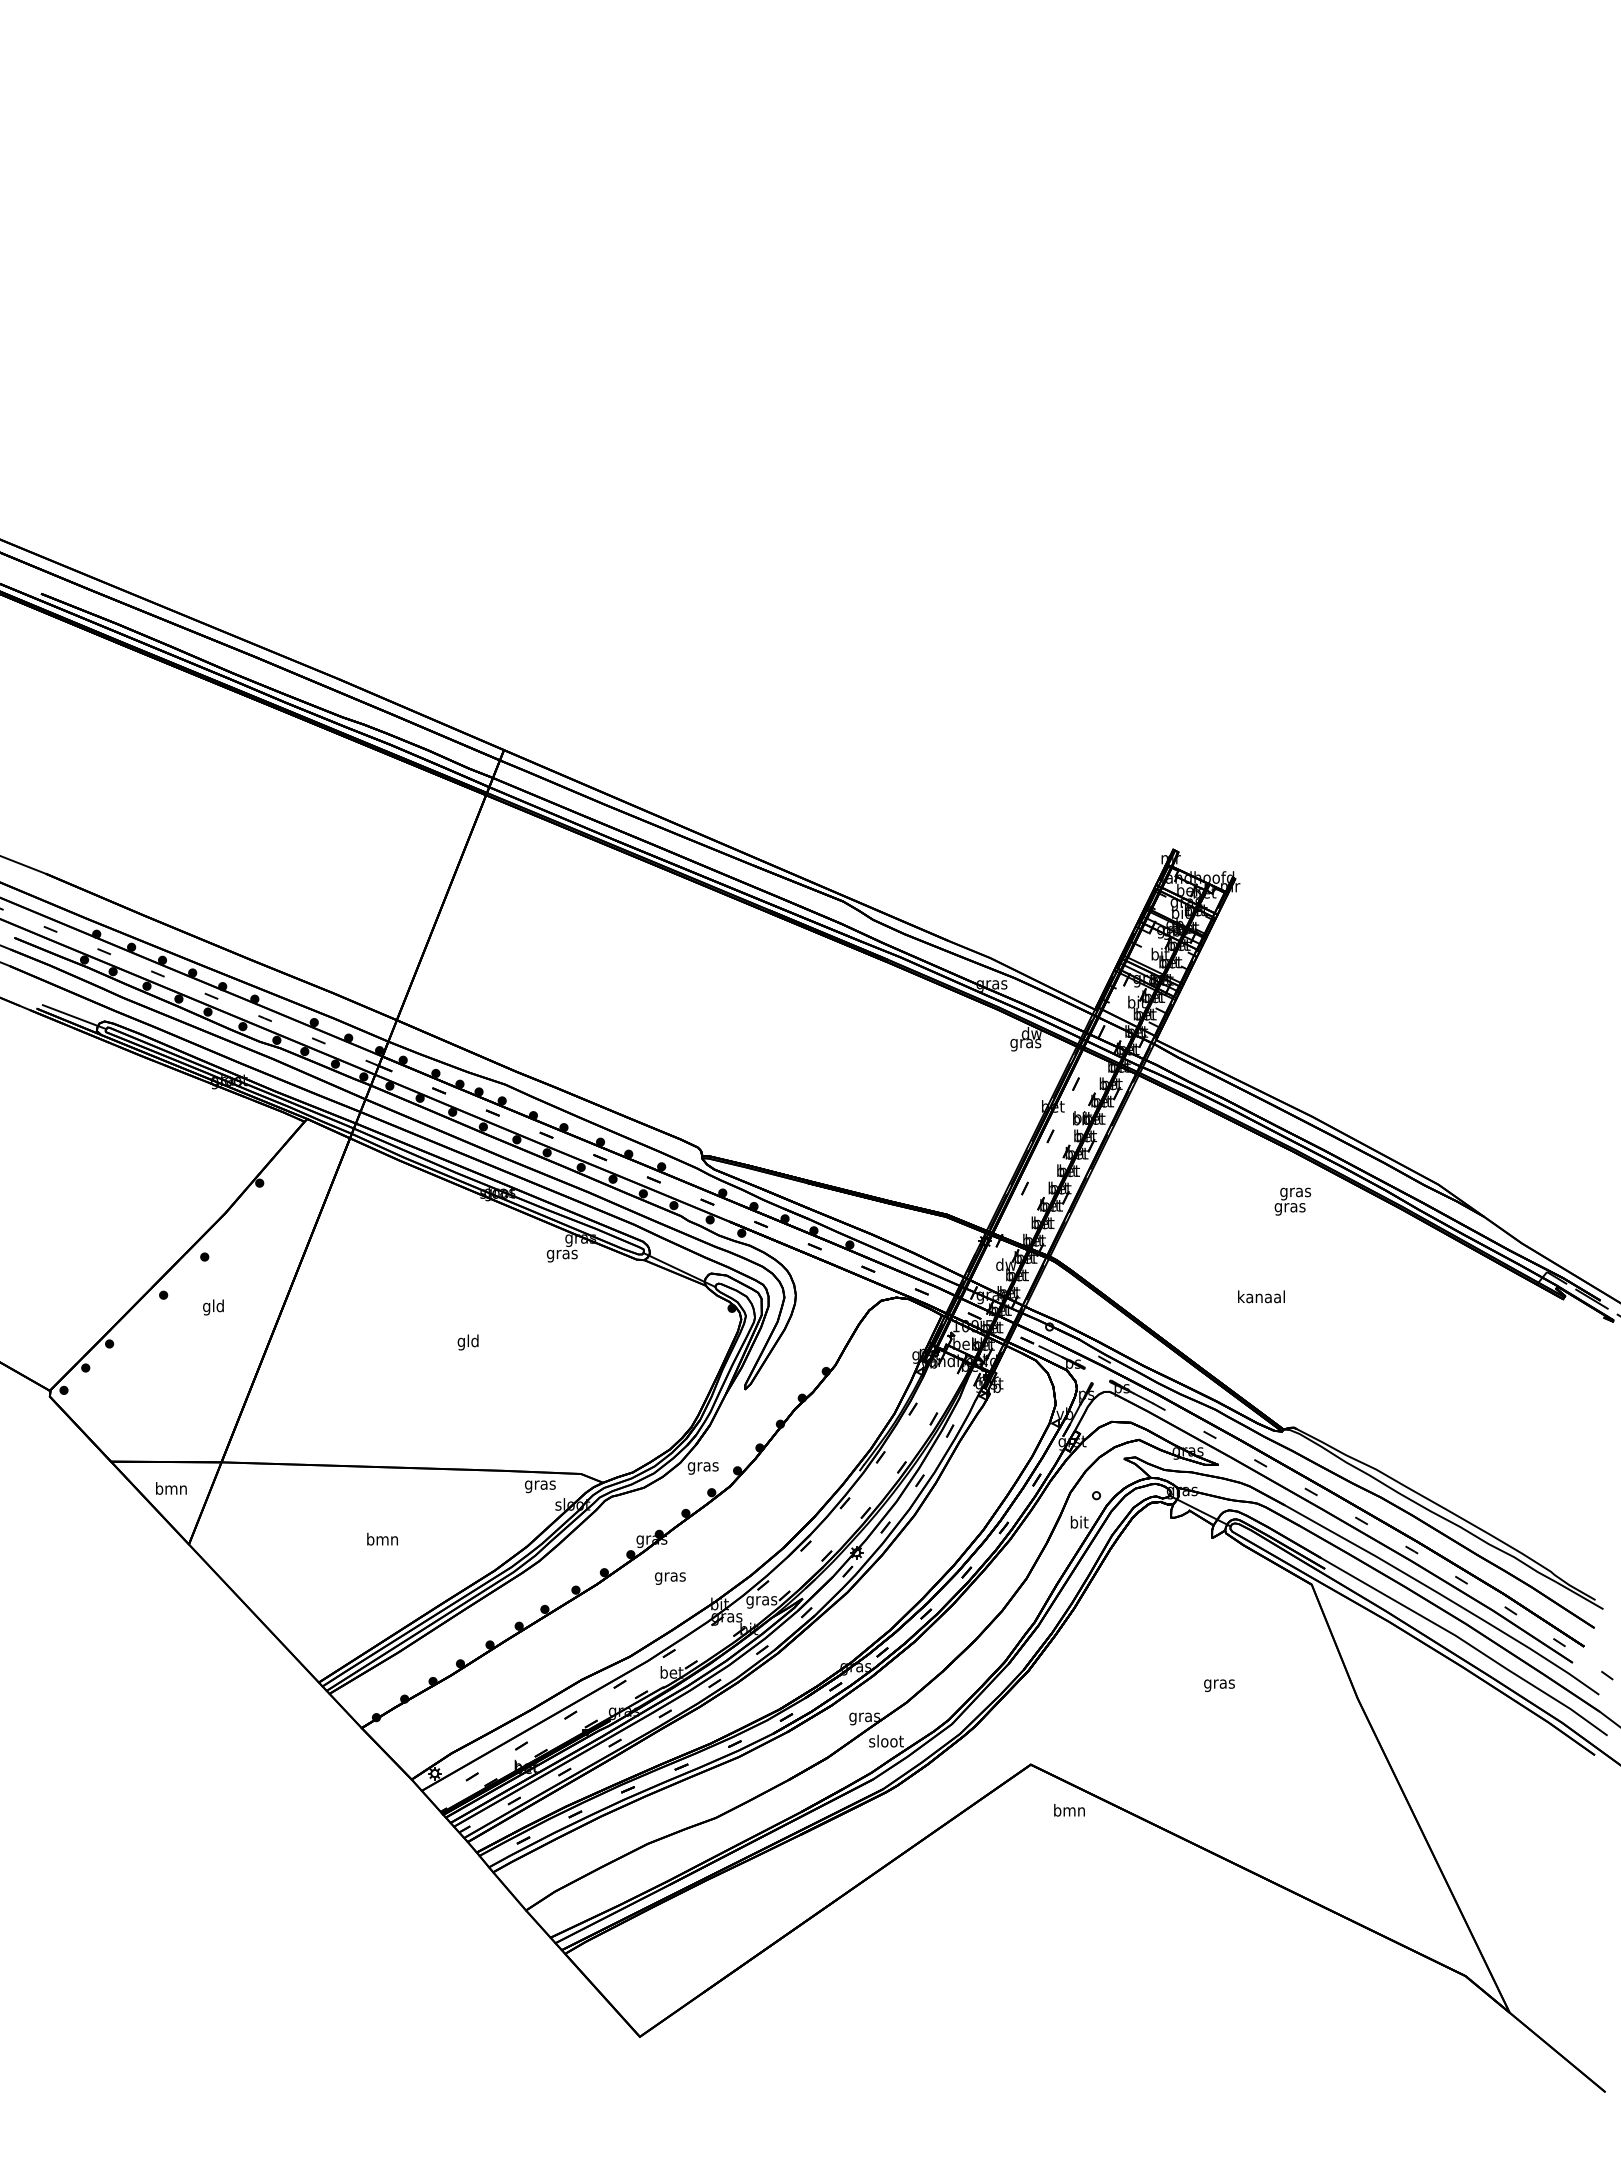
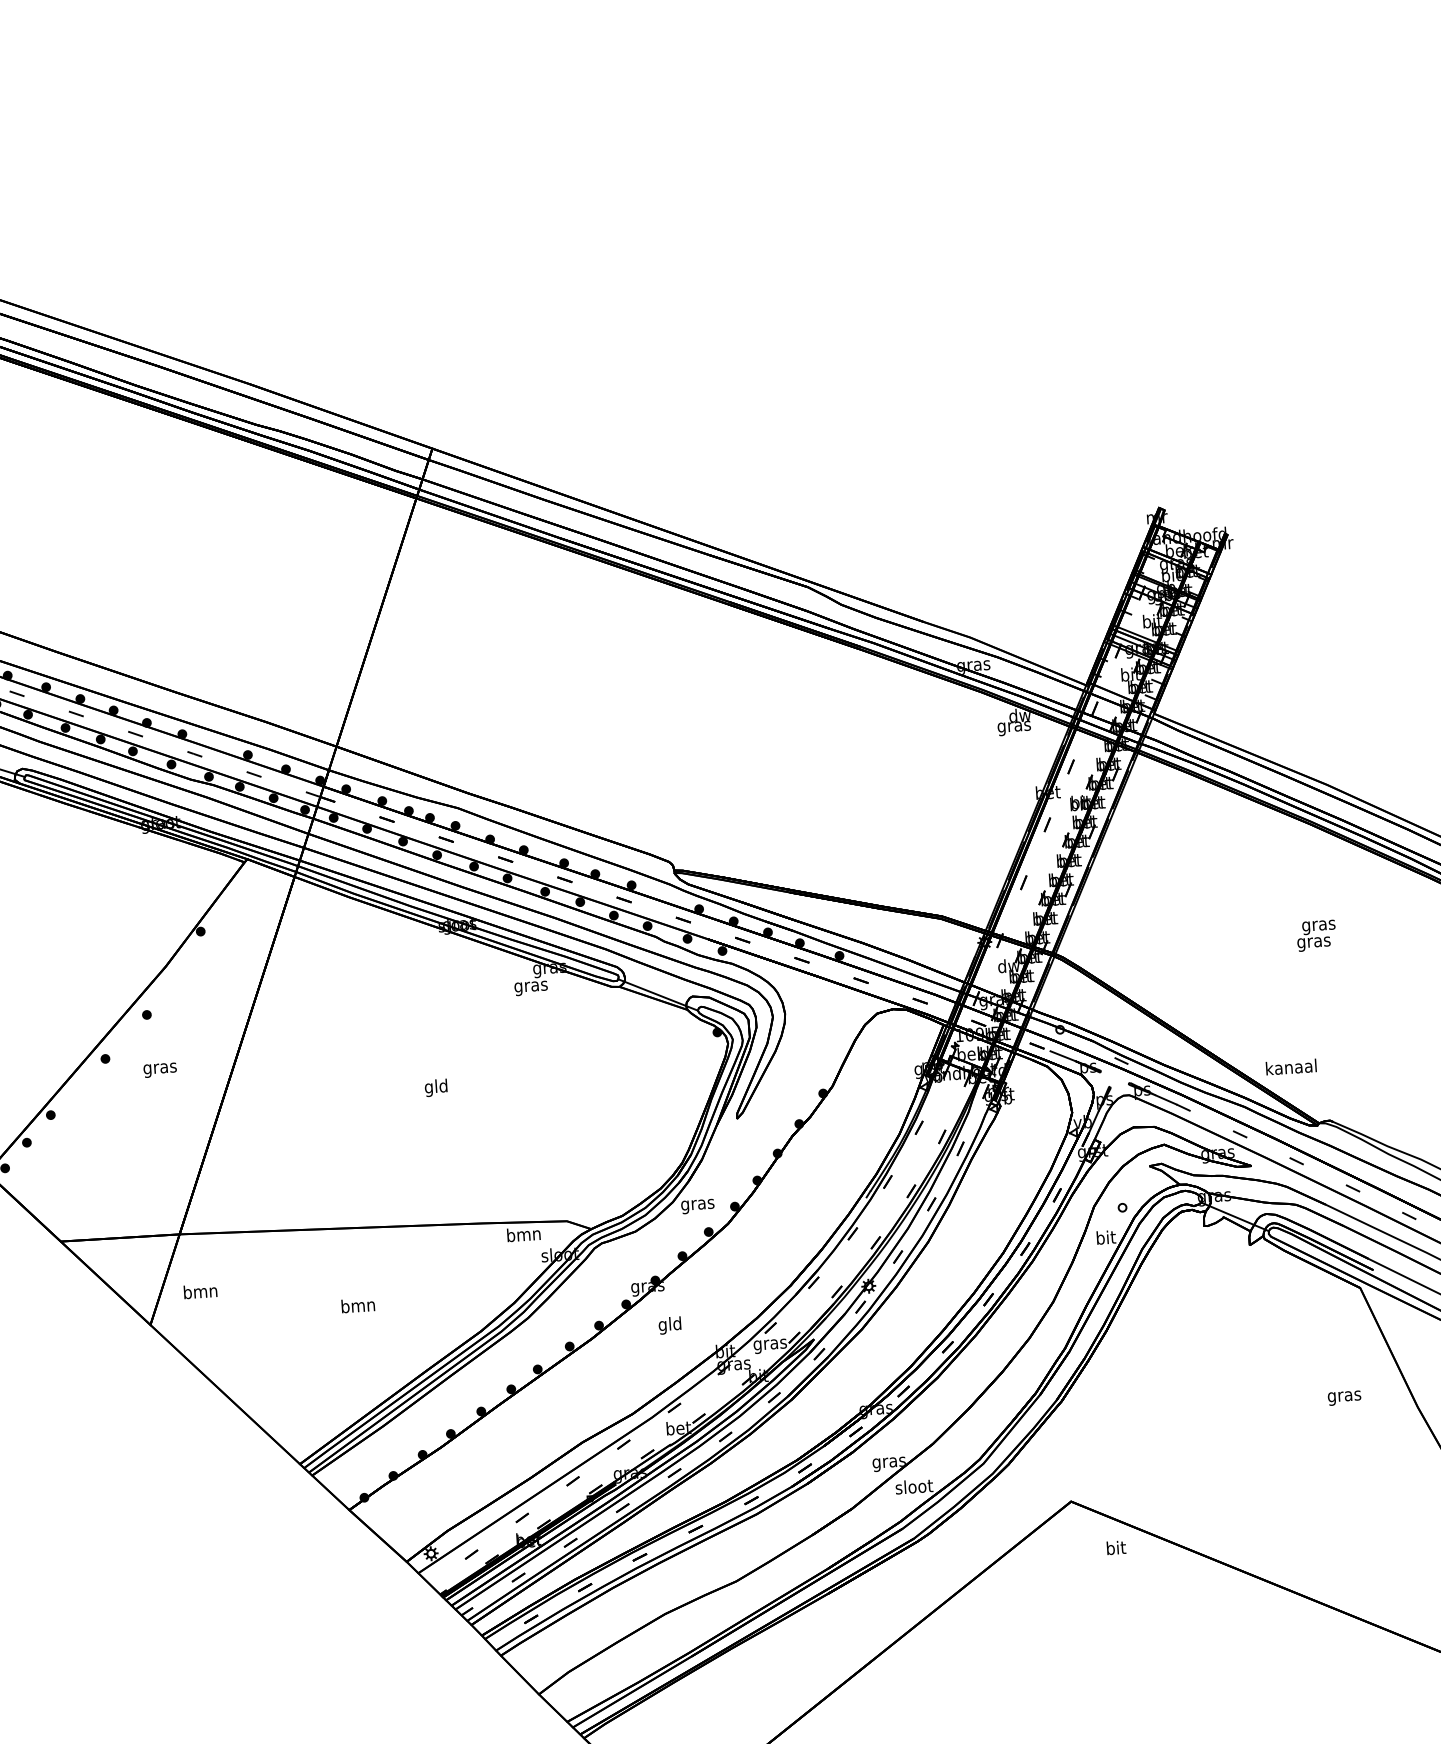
text: (1292, 1201) -> (1316, 935), moved
text: (1261, 1296) -> (1291, 1066), moved
text: (213, 1307) -> (159, 1068), gld -> gras
text: (540, 1485) -> (524, 1236), gras -> bmn
text: (171, 1488) -> (200, 1291), moved
text: (670, 1576) -> (670, 1325), gras -> gld
text: (1219, 1685) -> (1344, 1397), moved
text: (1069, 1809) -> (1115, 1547), bmn -> bit

